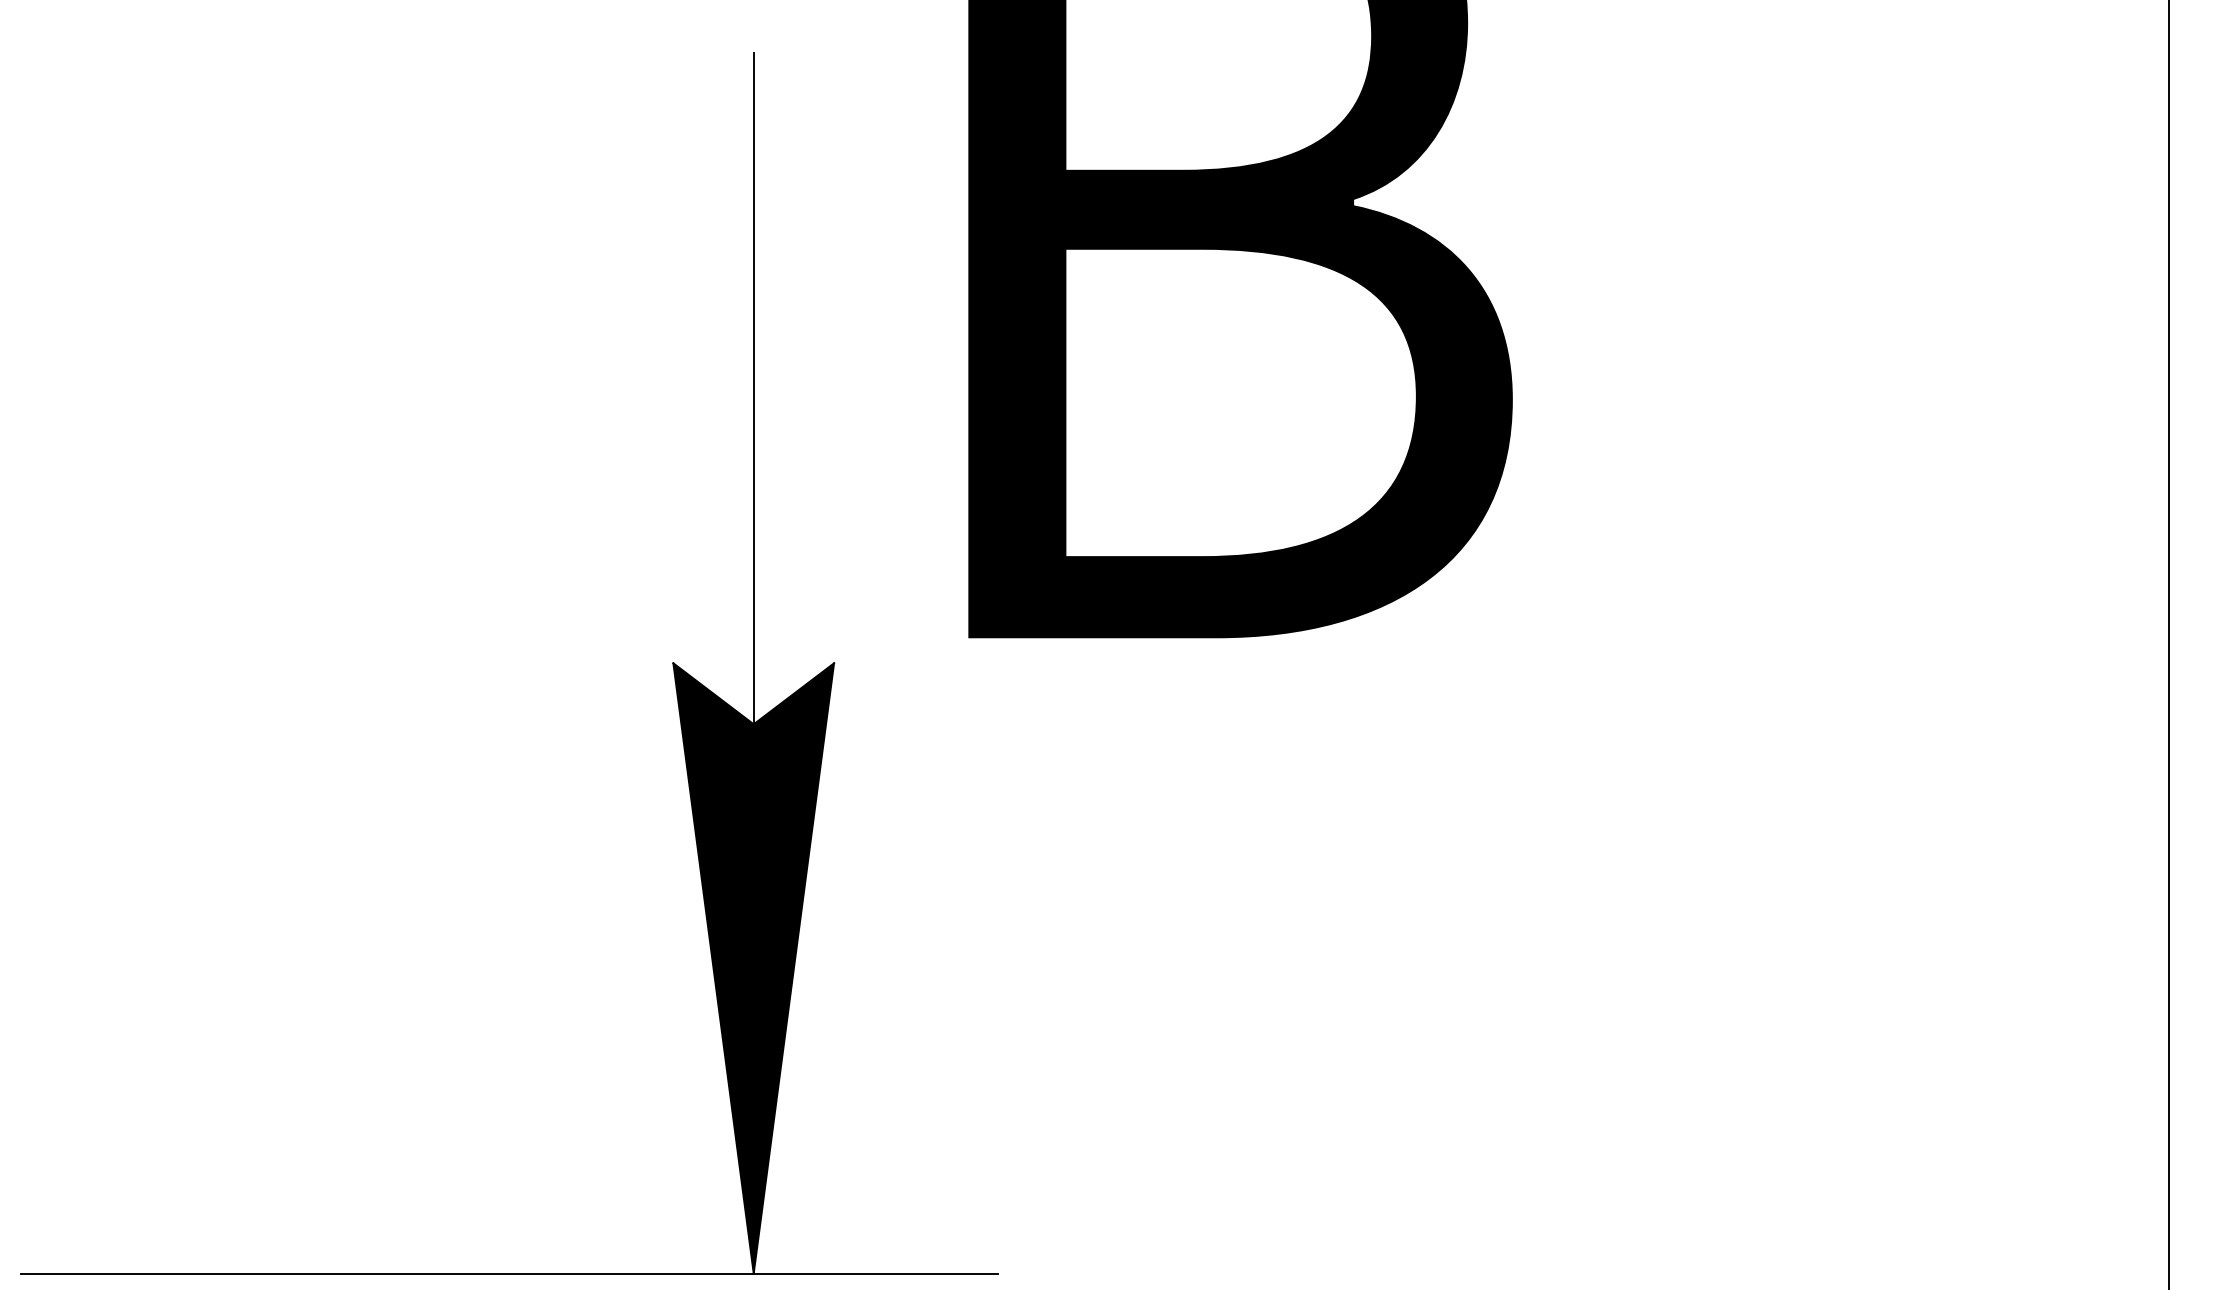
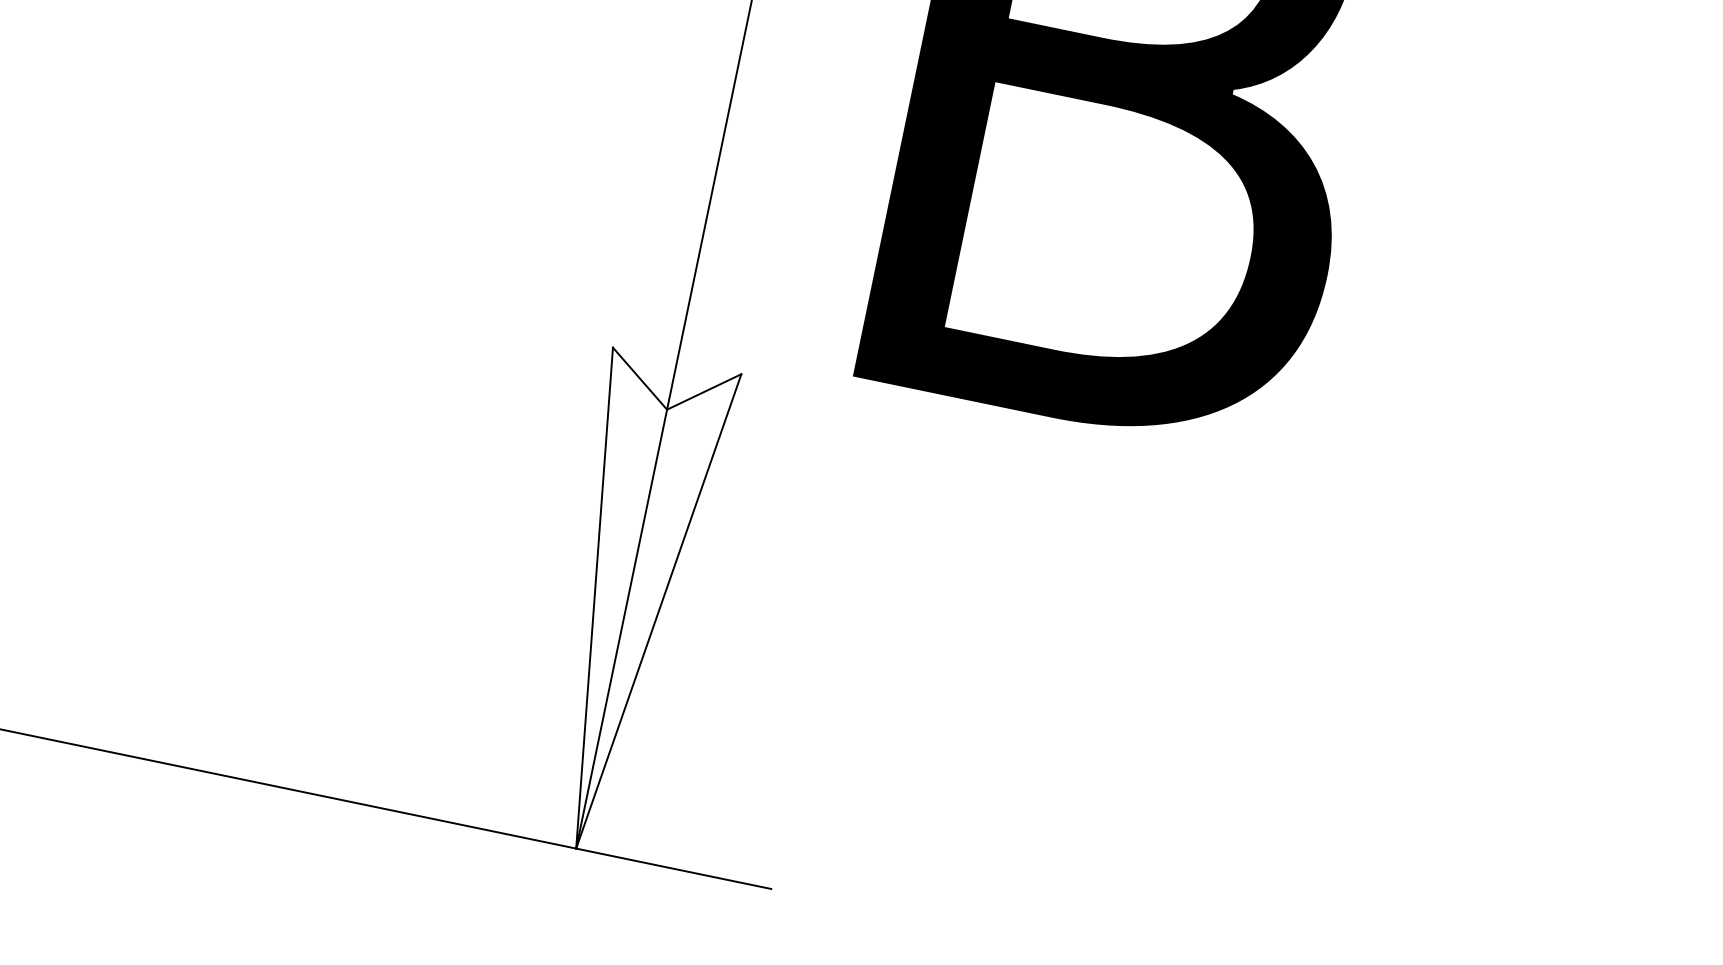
fill: (753, 968) -> (626, 604), removed

